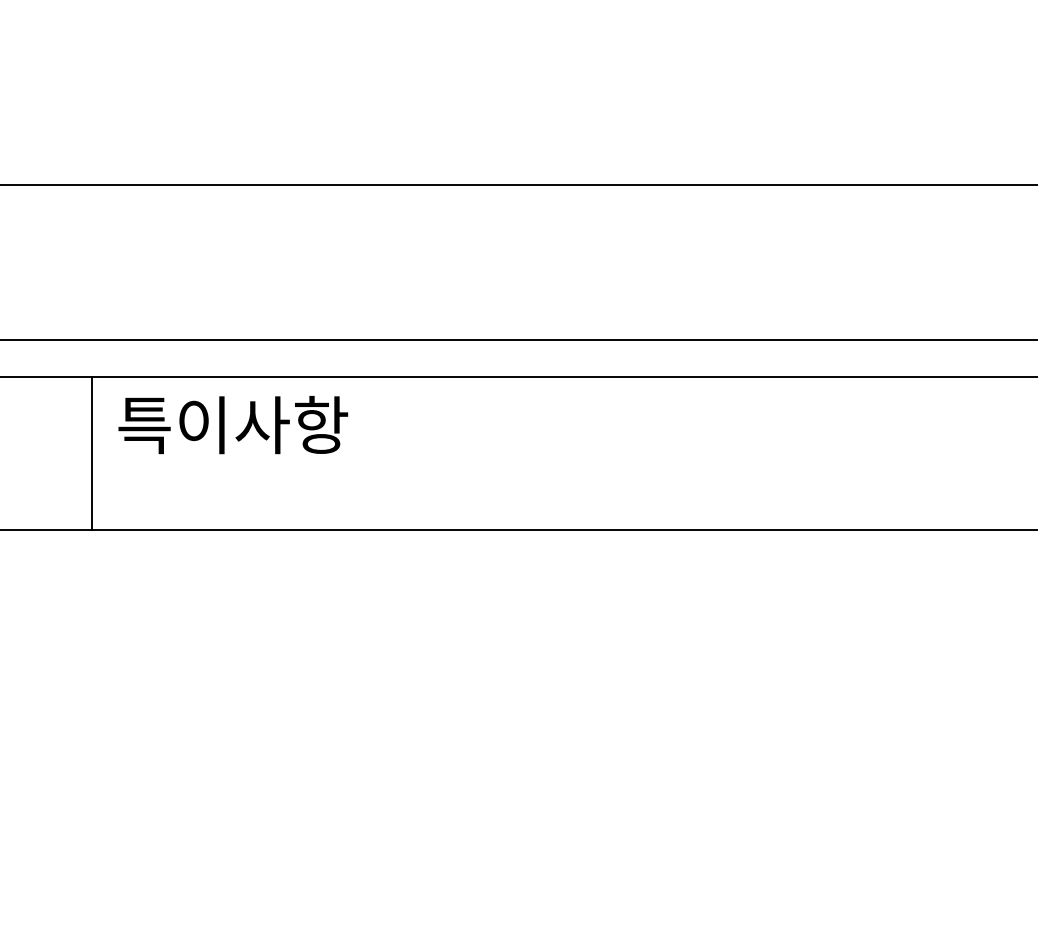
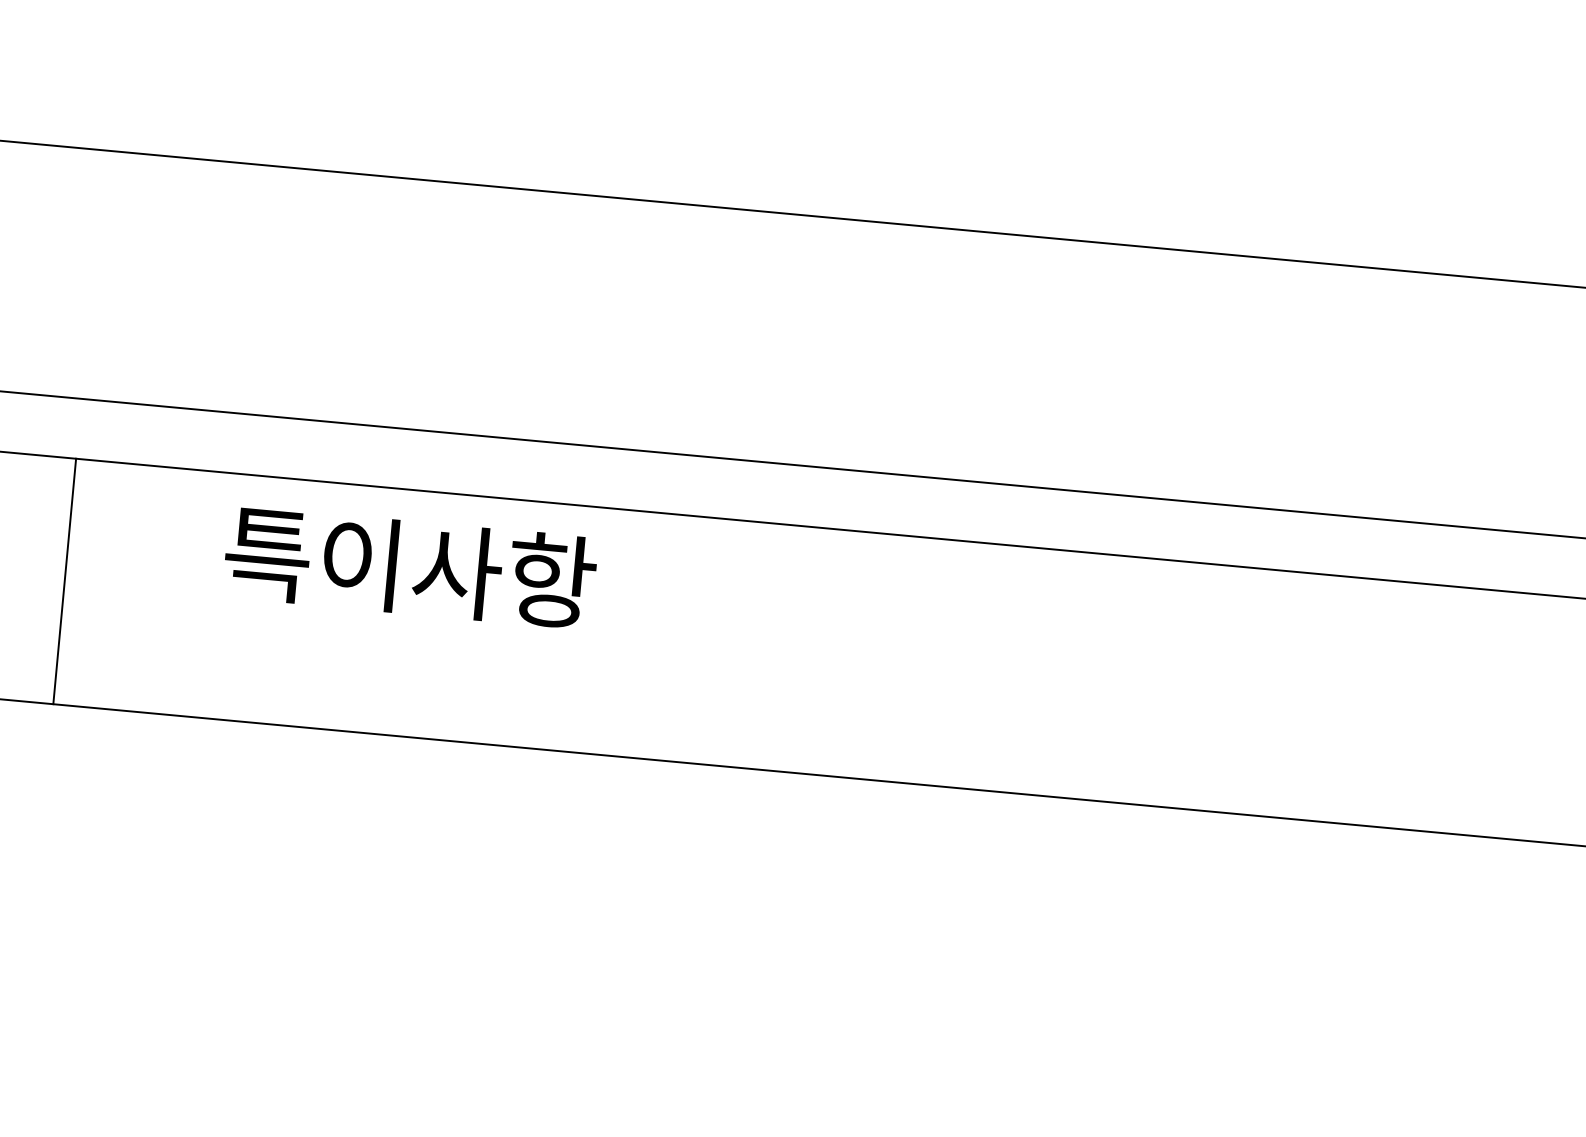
text: (233, 425) -> (410, 568), moved
line: (91, 453) -> (63, 581), moved

